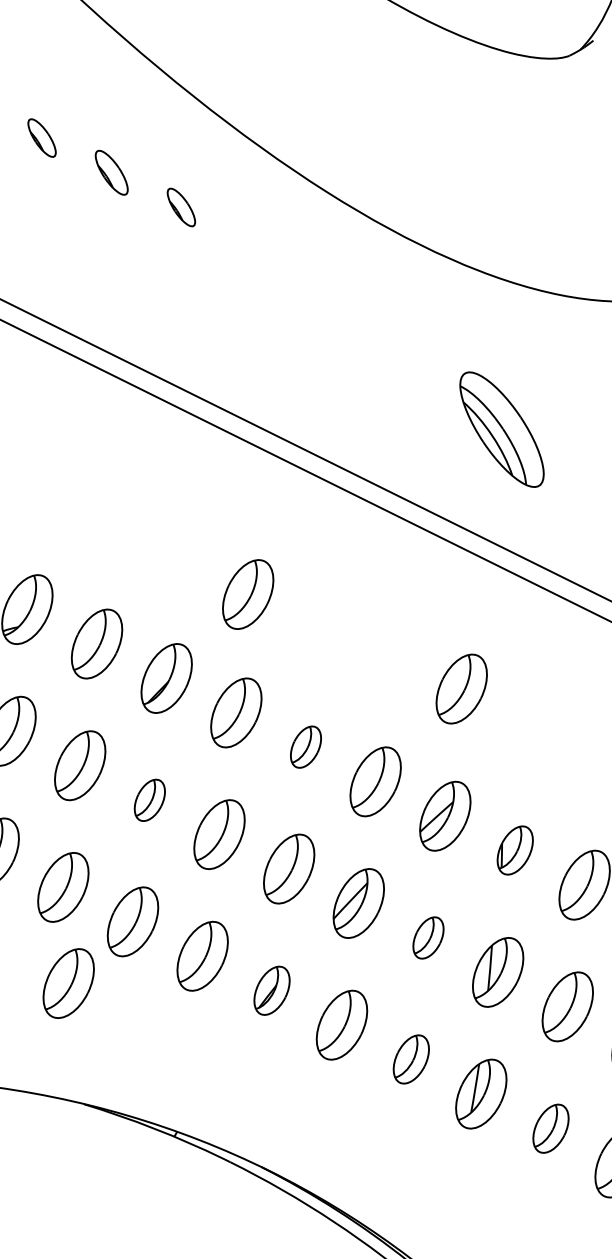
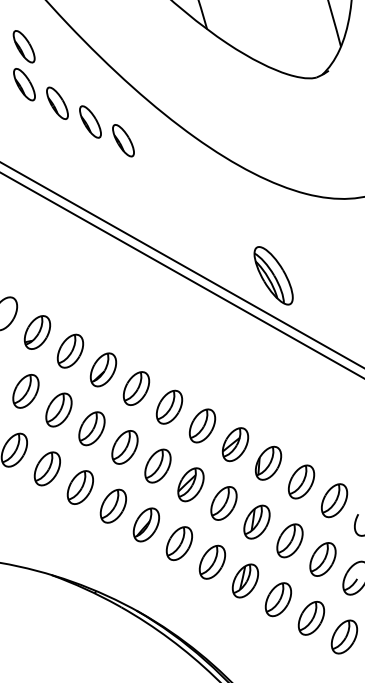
part: (41, 136) -> (57, 102), size x1.67
part: (111, 171) -> (90, 121), size x1.43
part: (181, 206) -> (123, 140), size x1.67
part: (501, 429) -> (273, 275), moved
part: (248, 593) -> (145, 330), removed
part: (460, 687) -> (246, 382), removed
part: (305, 745) -> (169, 406), size x1.67
part: (148, 799) -> (91, 428), size x1.67
part: (514, 849) -> (268, 462), size x1.43
part: (427, 938) -> (223, 503), size x1.67
part: (66, 982) -> (46, 515), removed
part: (270, 989) -> (145, 524), size x1.43
part: (409, 1058) -> (211, 561), size x1.43
part: (550, 1128) -> (278, 599), size x1.43

